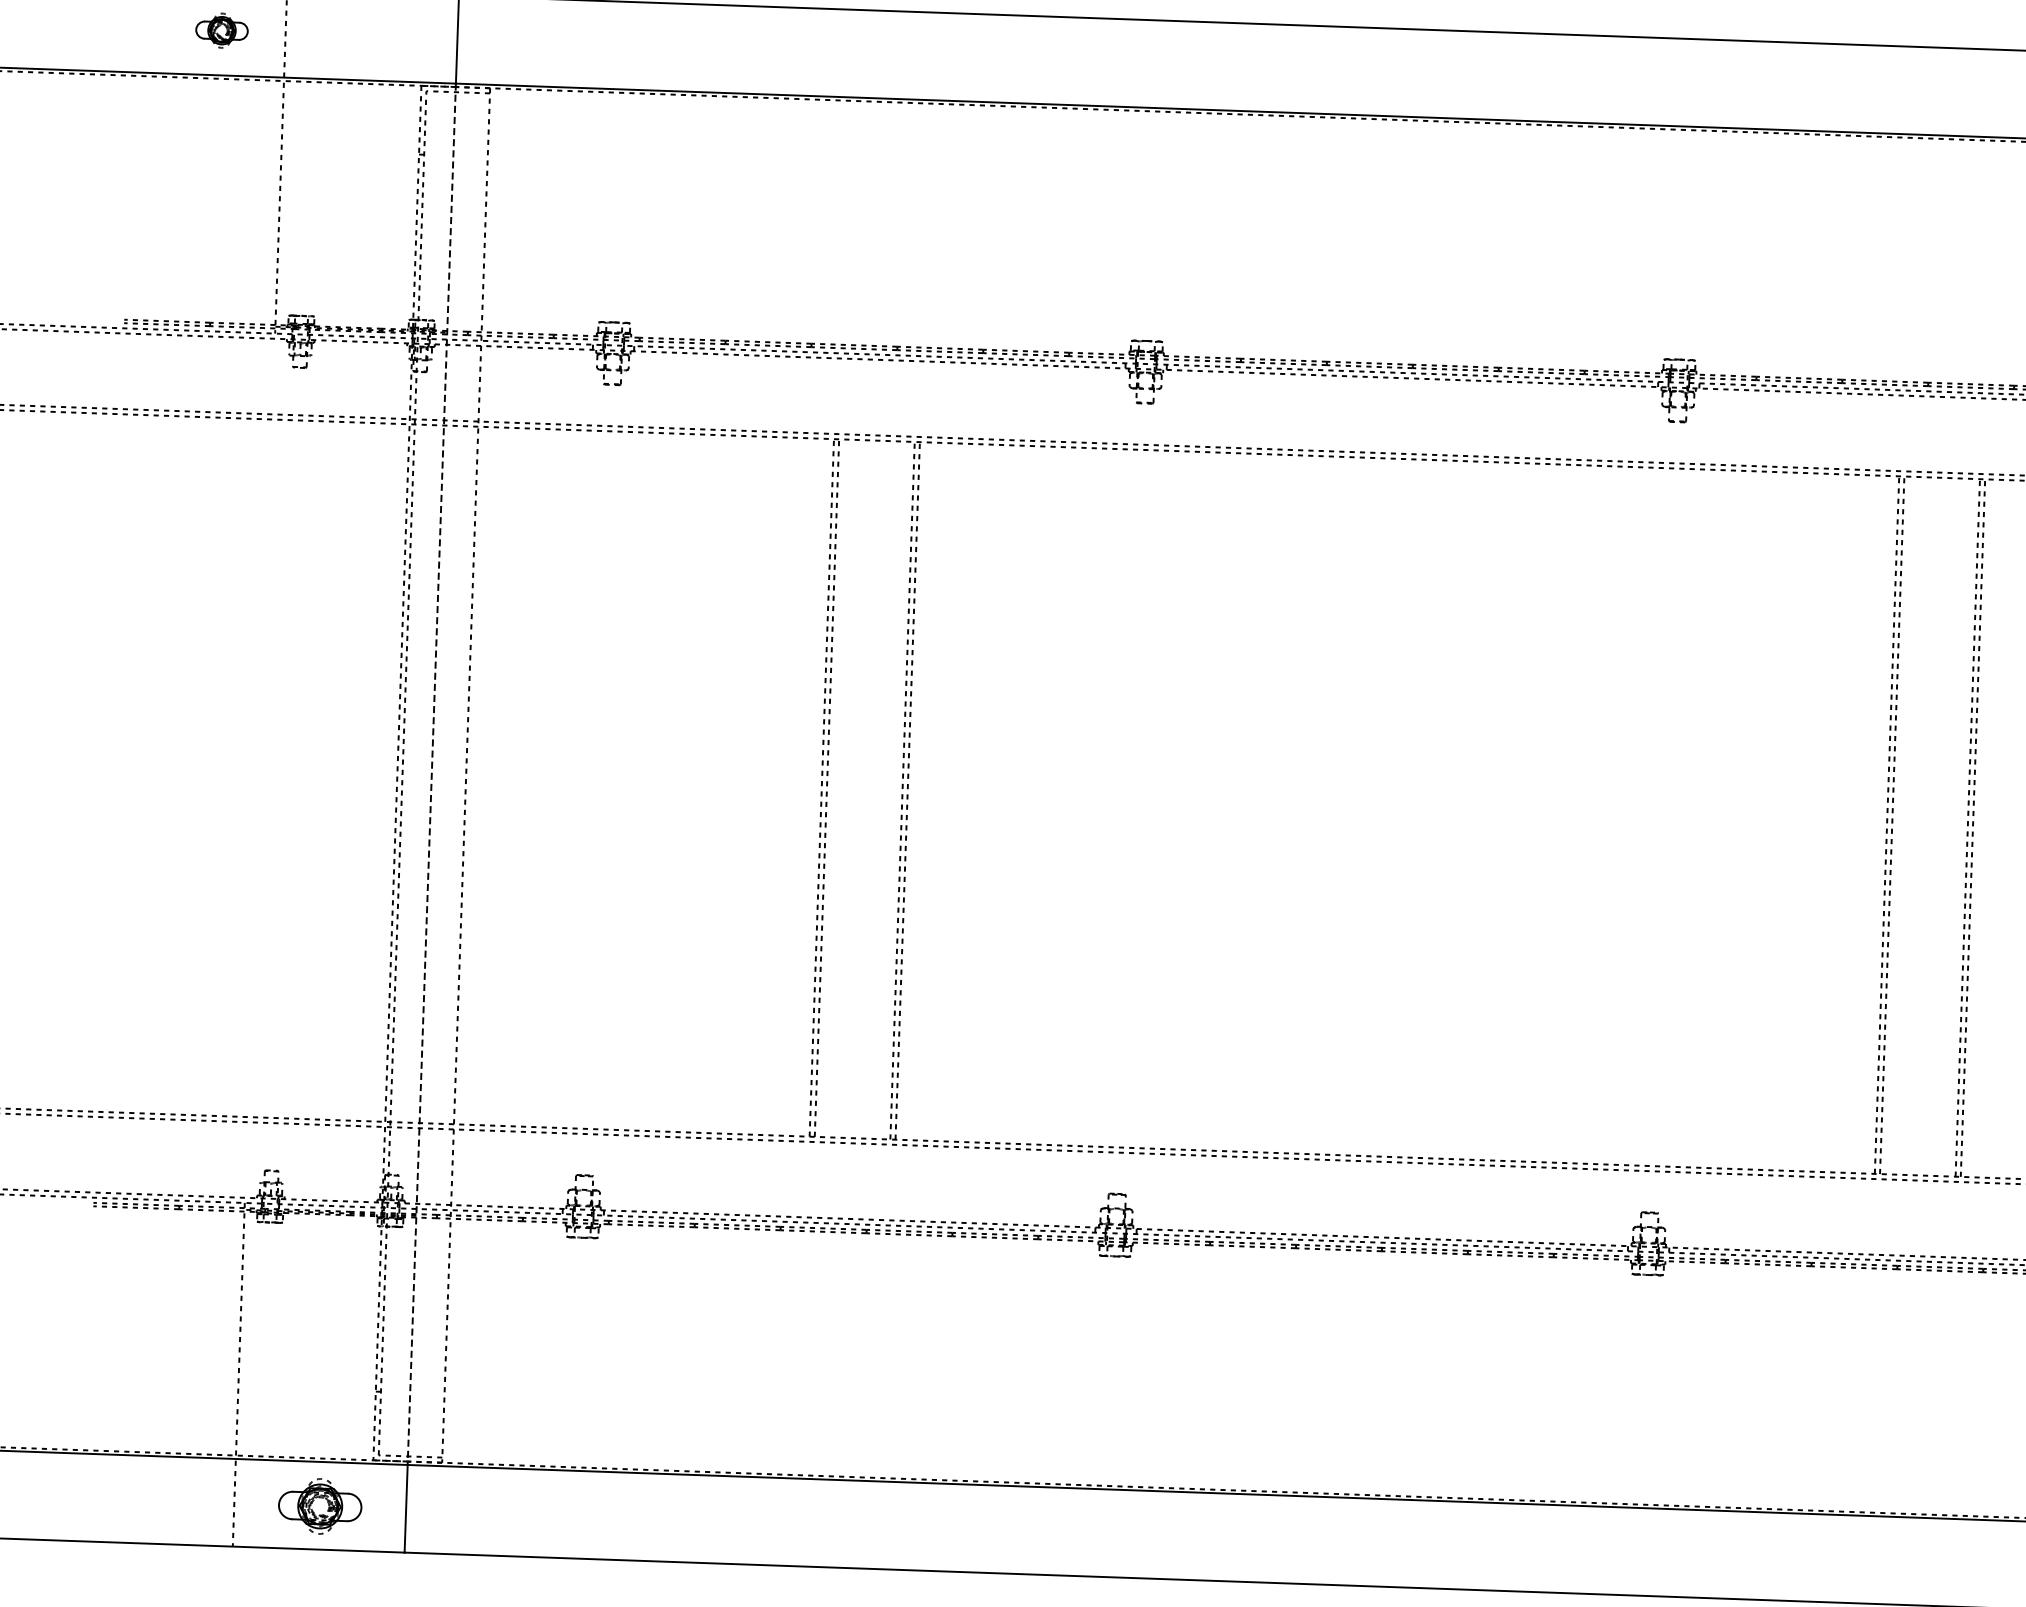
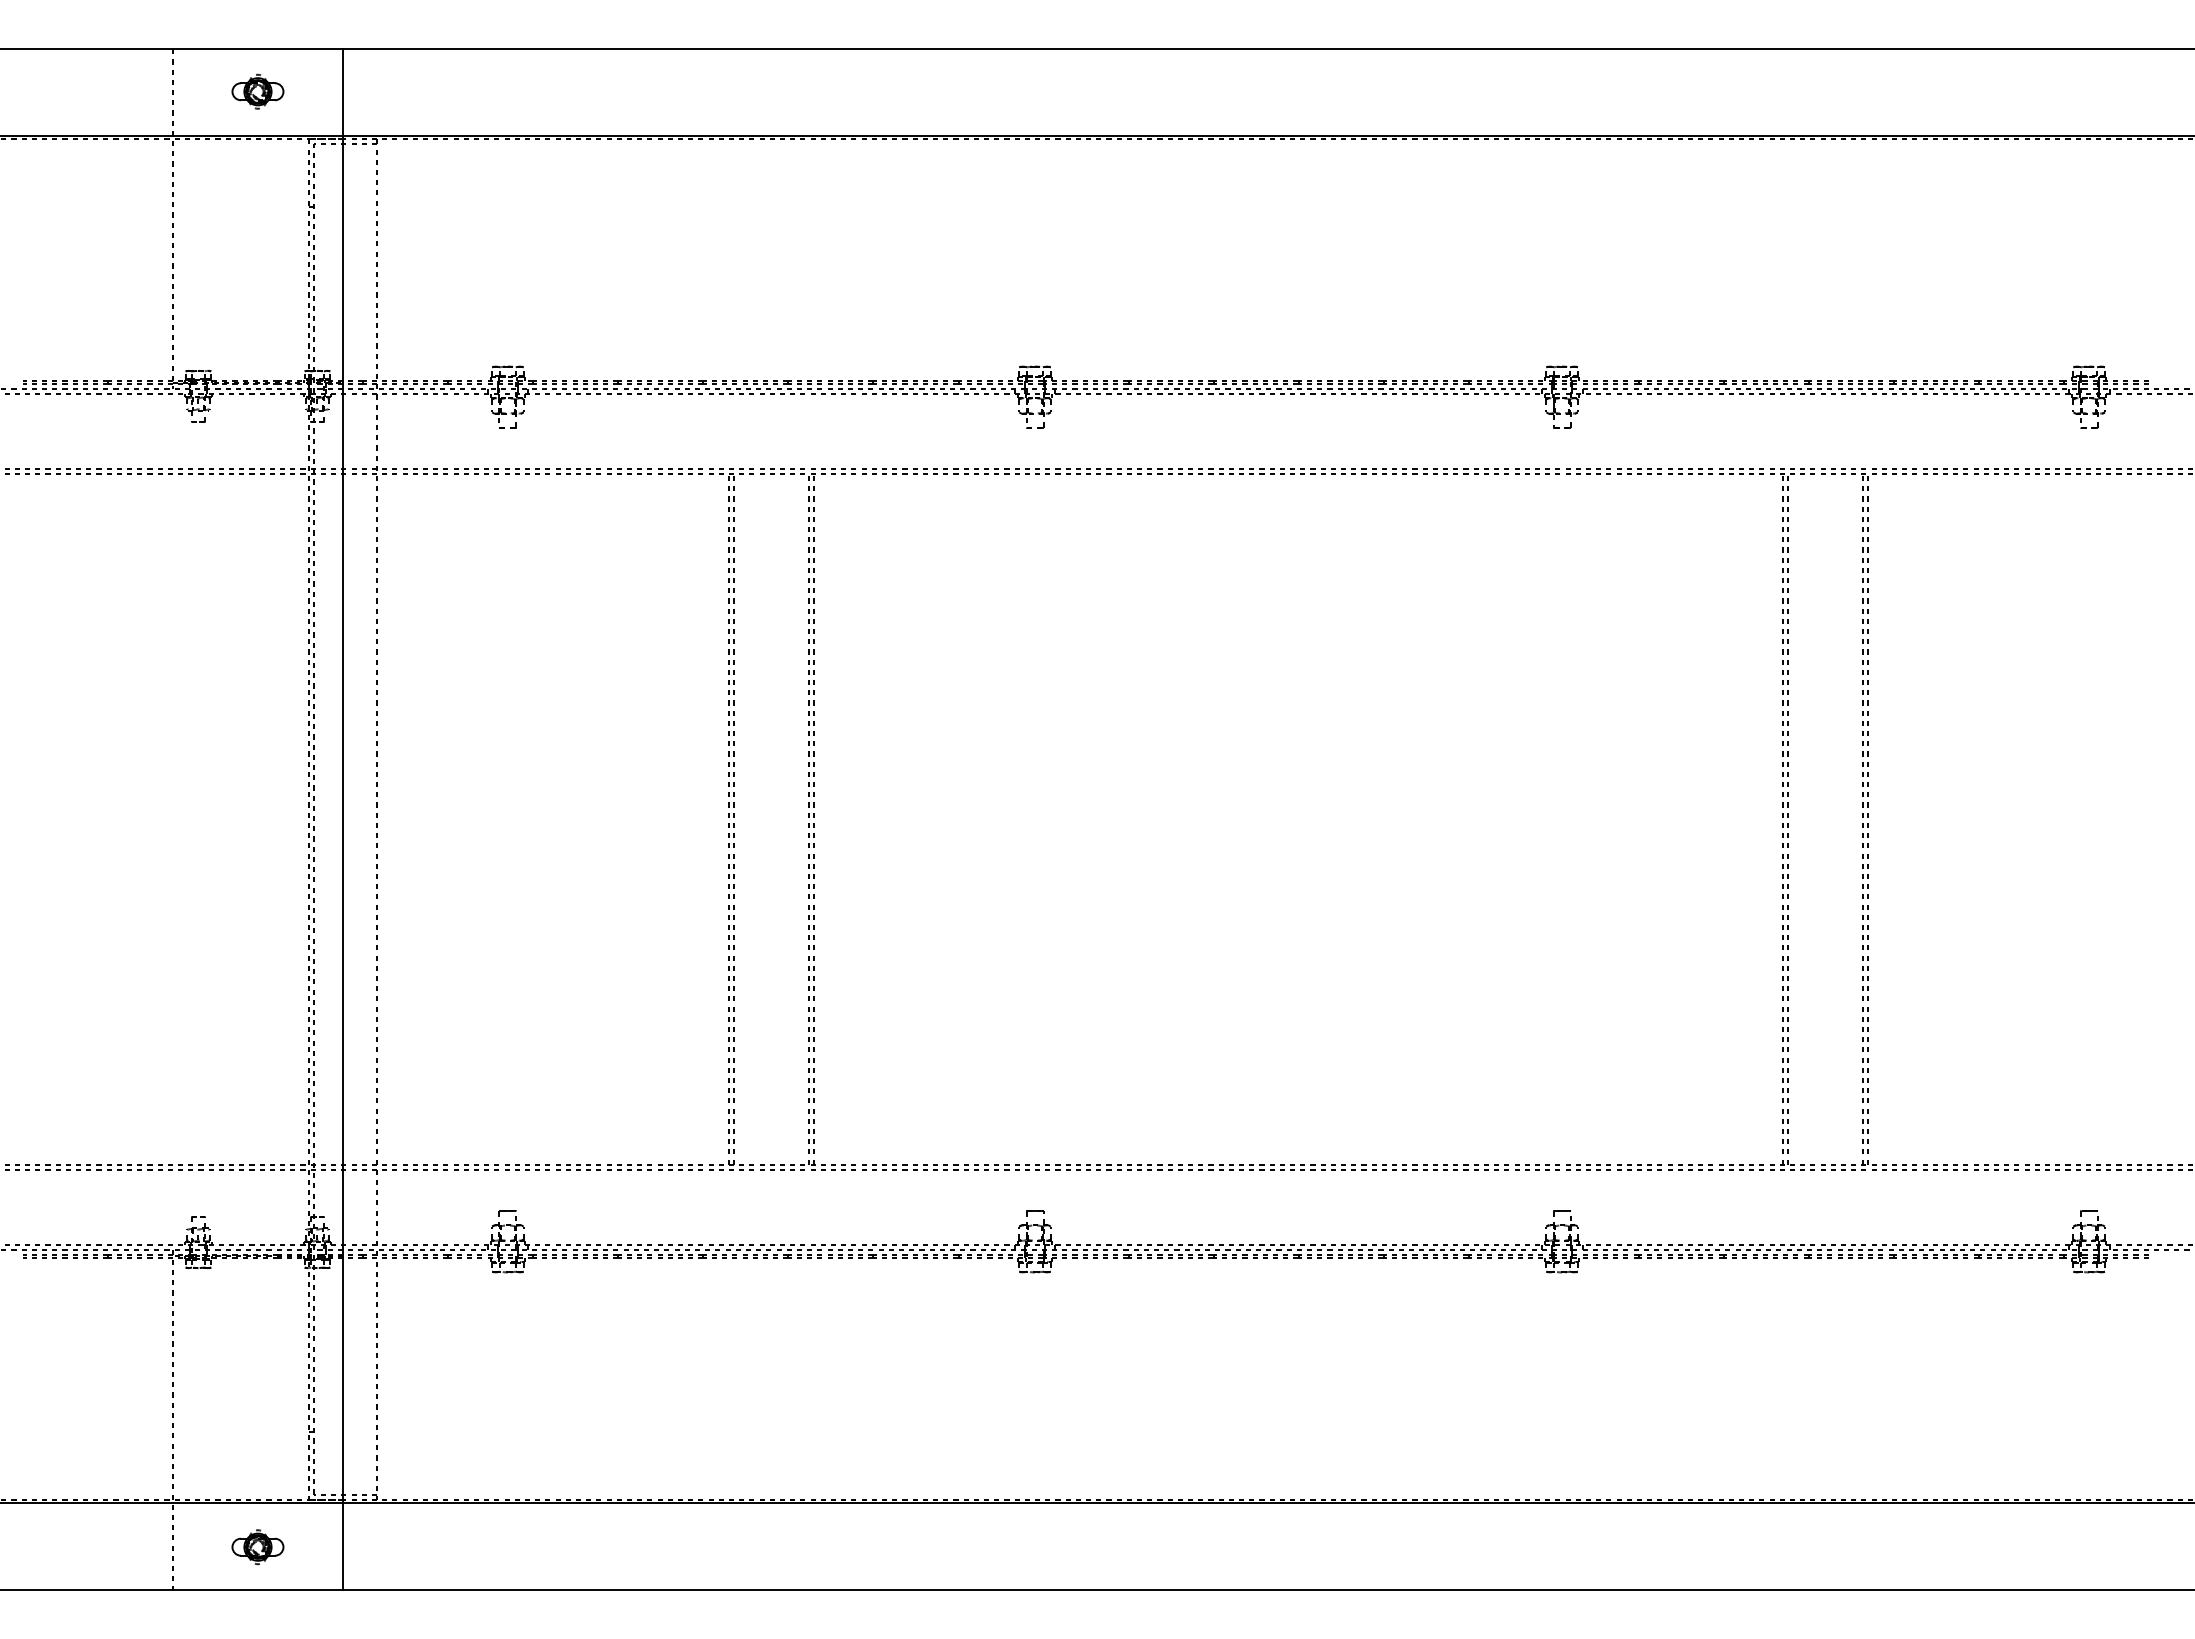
part: (221, 30) -> (257, 91), moved
line: (432, 774) -> (343, 819), dashed -> solid
part: (319, 1506) -> (257, 1547), size x0.62

